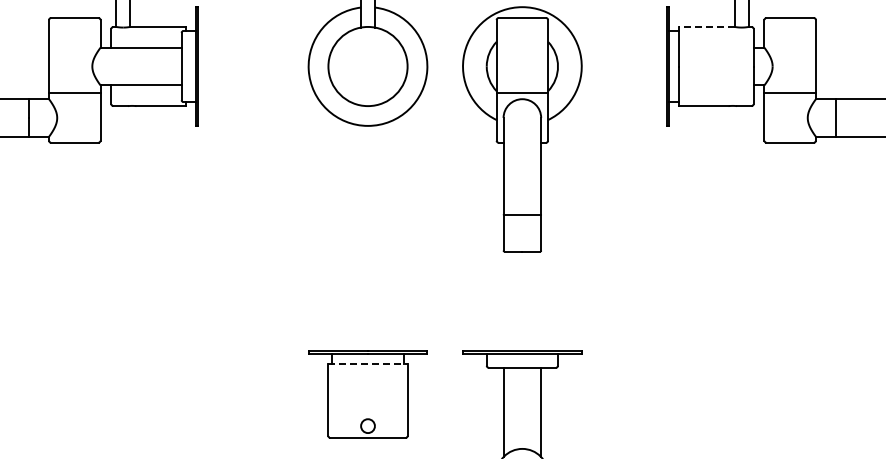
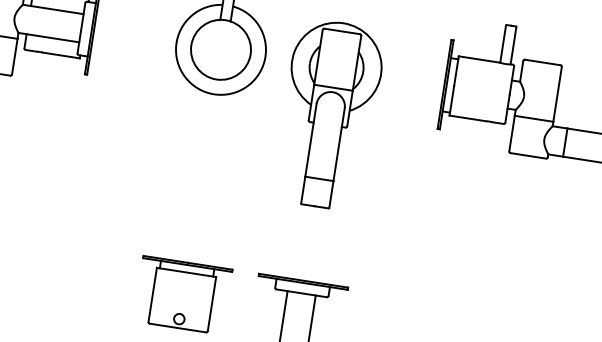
line: (707, 26) -> (479, 59), dashed -> solid
line: (368, 363) -> (186, 272), dashed -> solid

